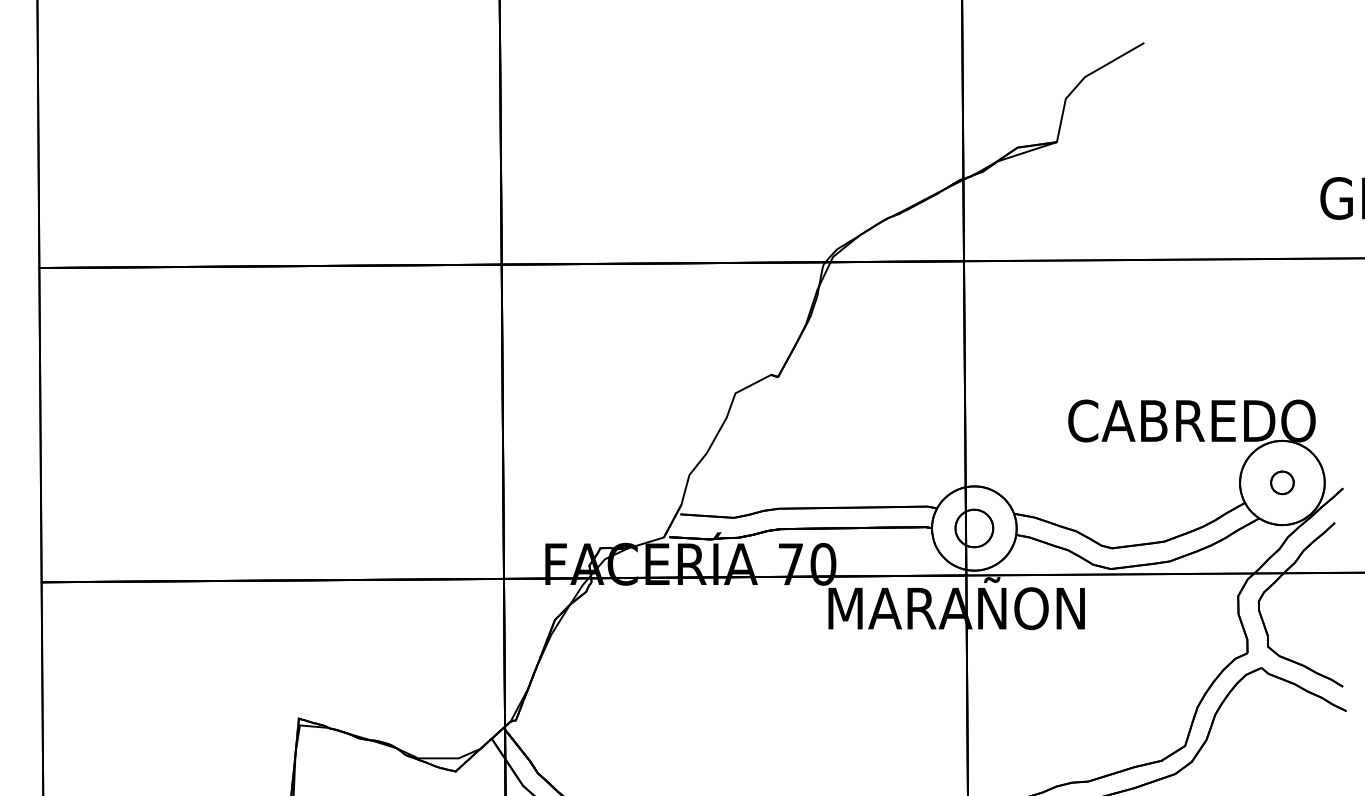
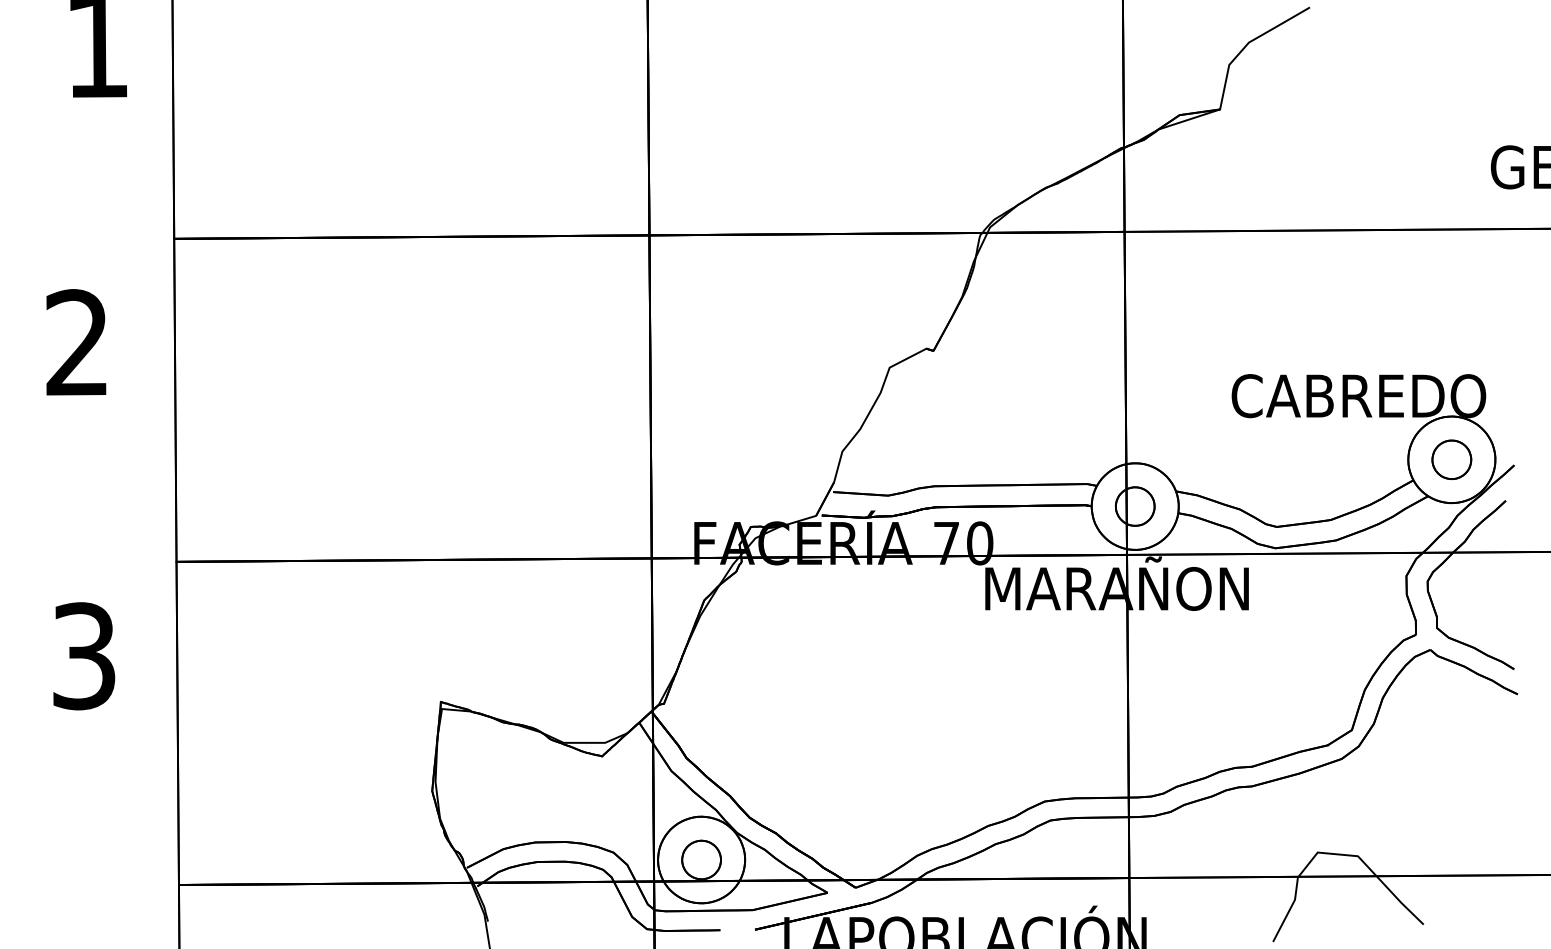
part: (1282, 482) -> (1451, 459), size x1.67

